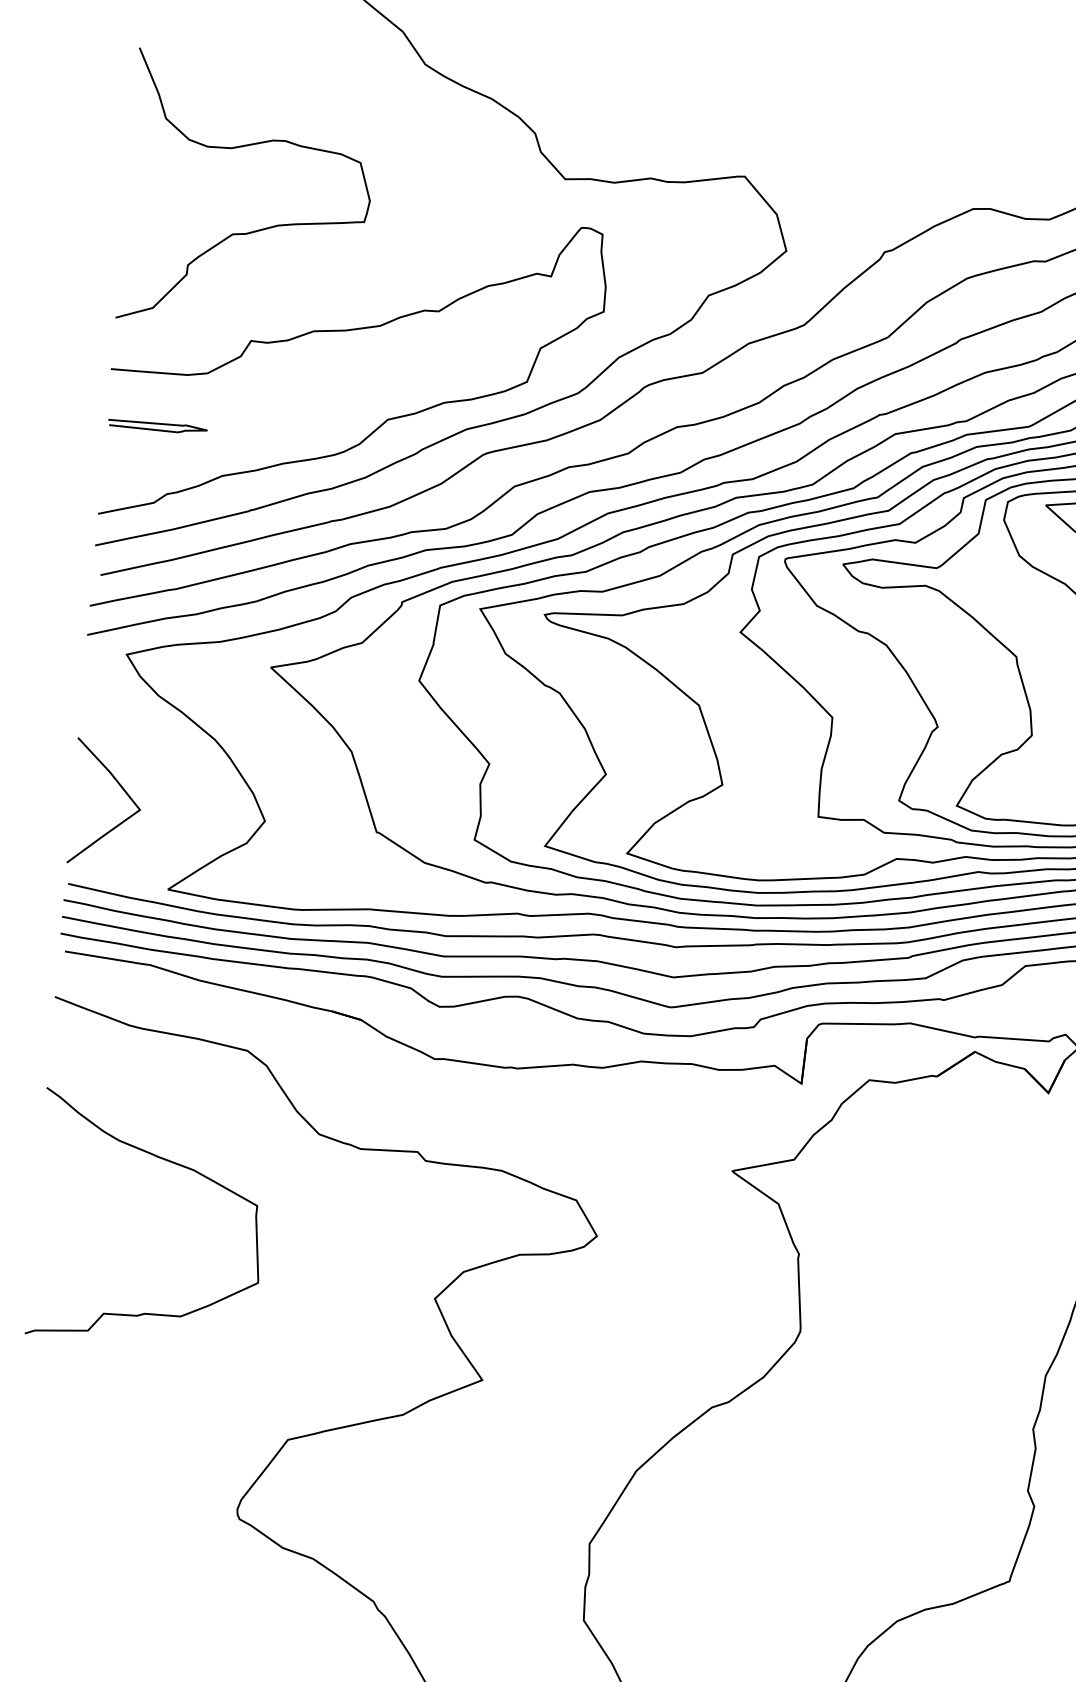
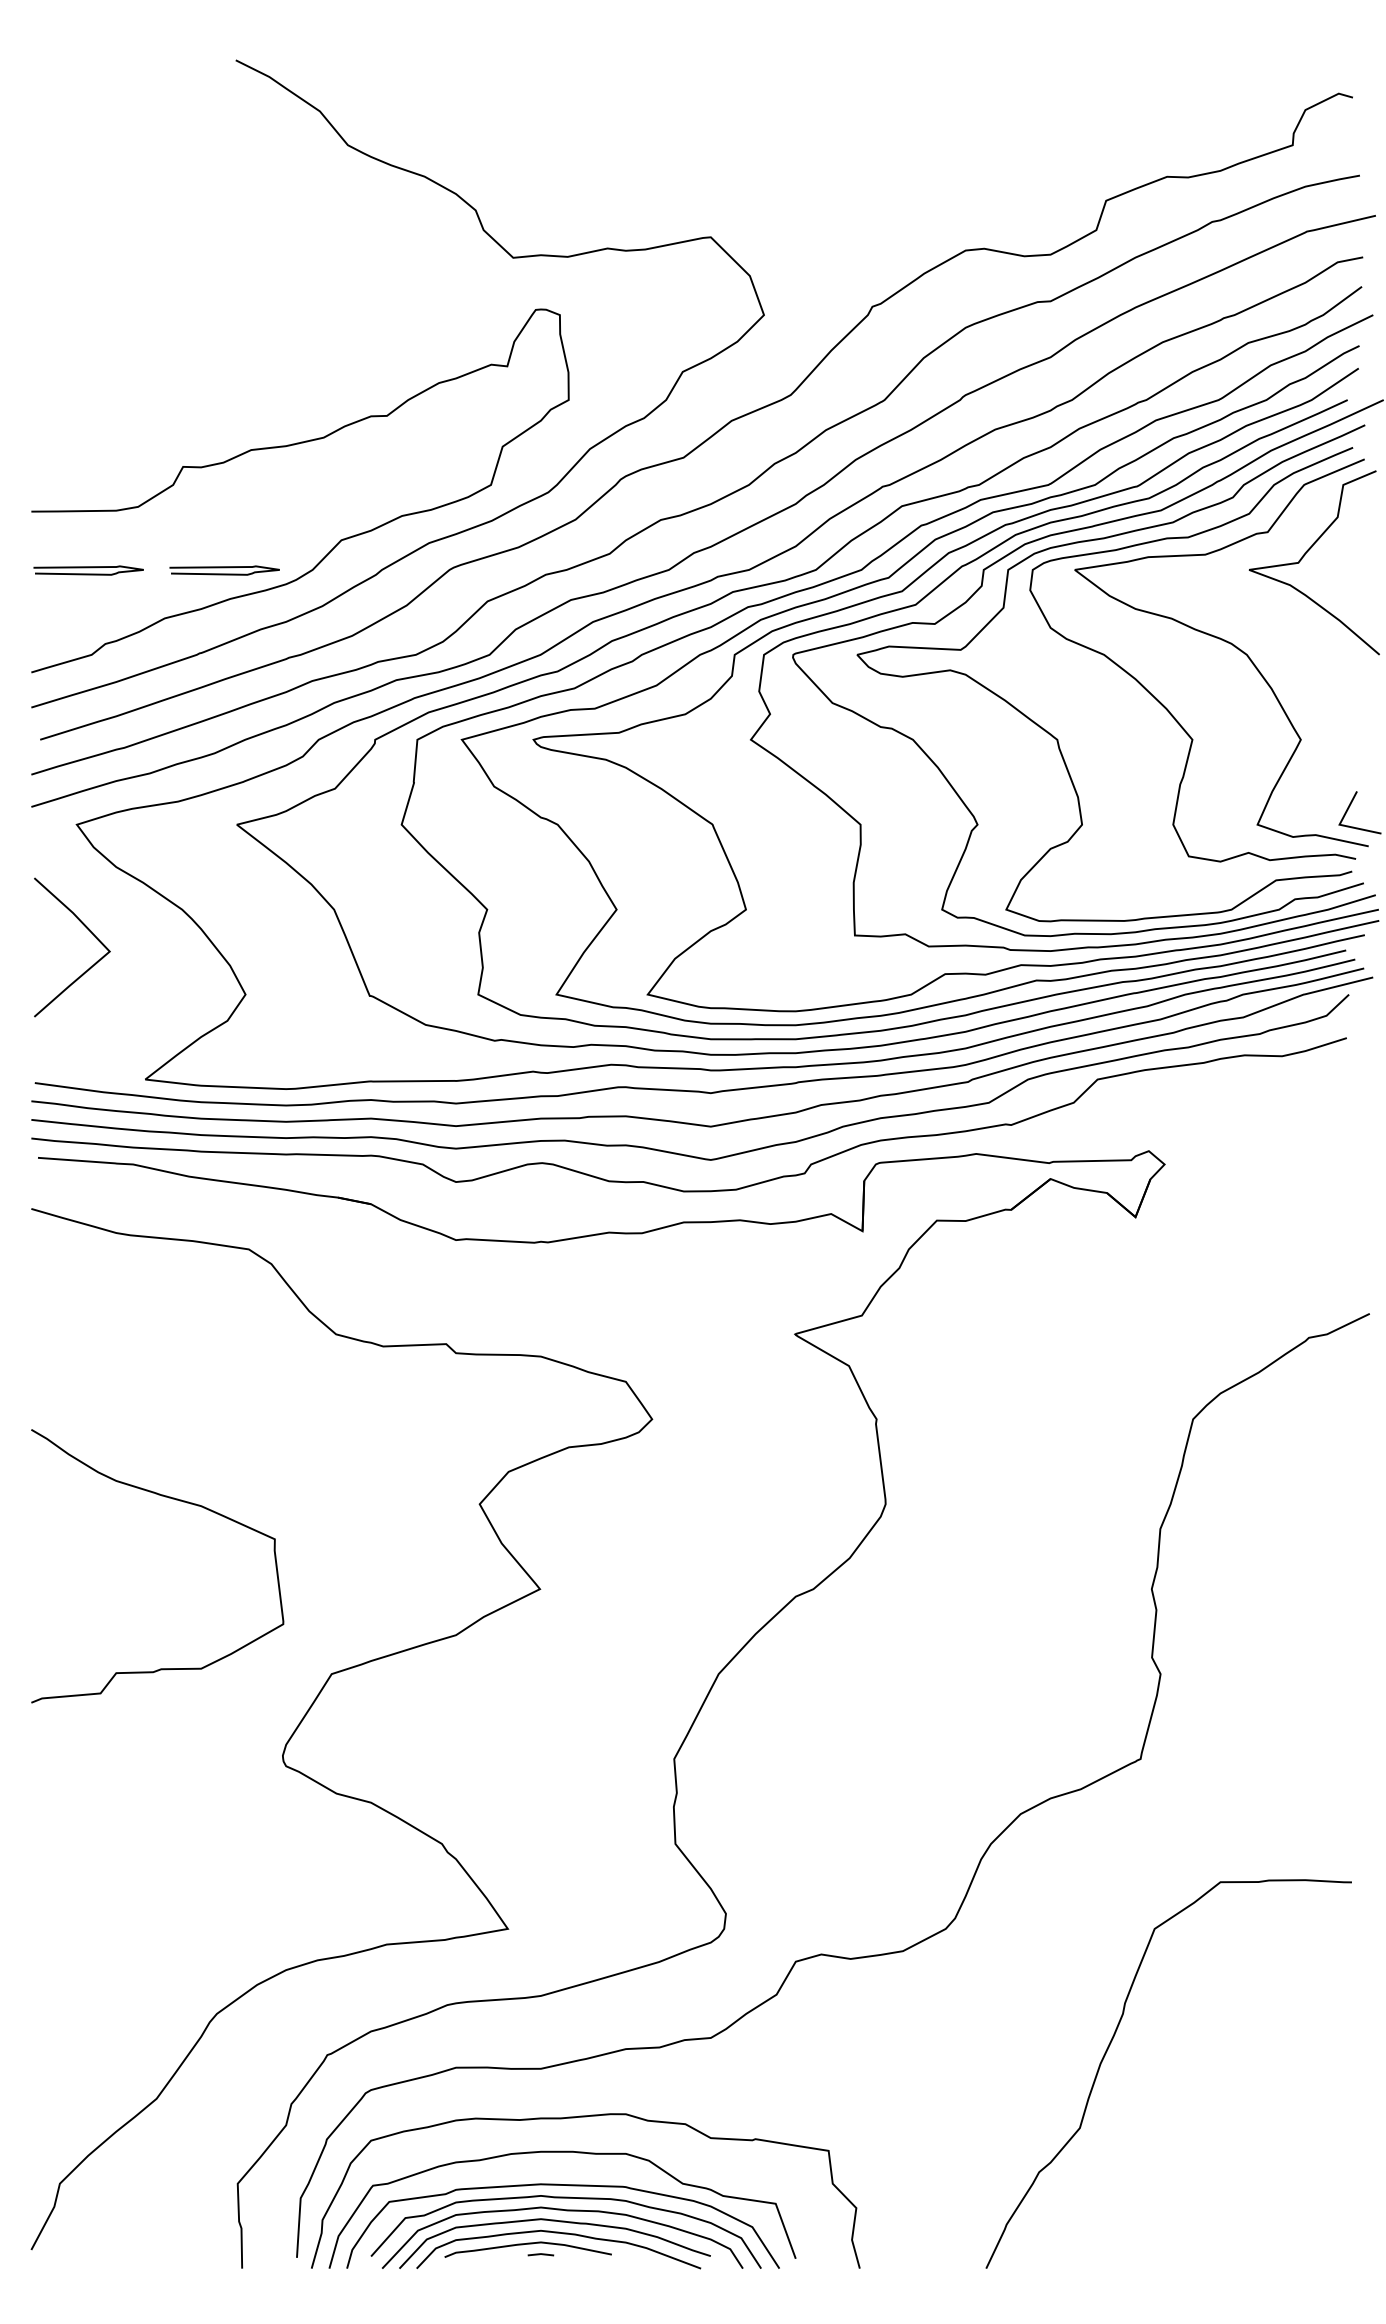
curve: (260, 228) -> (182, 342), removed
curve: (280, 435) -> (224, 568), added
line: (122, 789) -> (88, 930), moved
curve: (174, 1164) -> (179, 1501), moved

